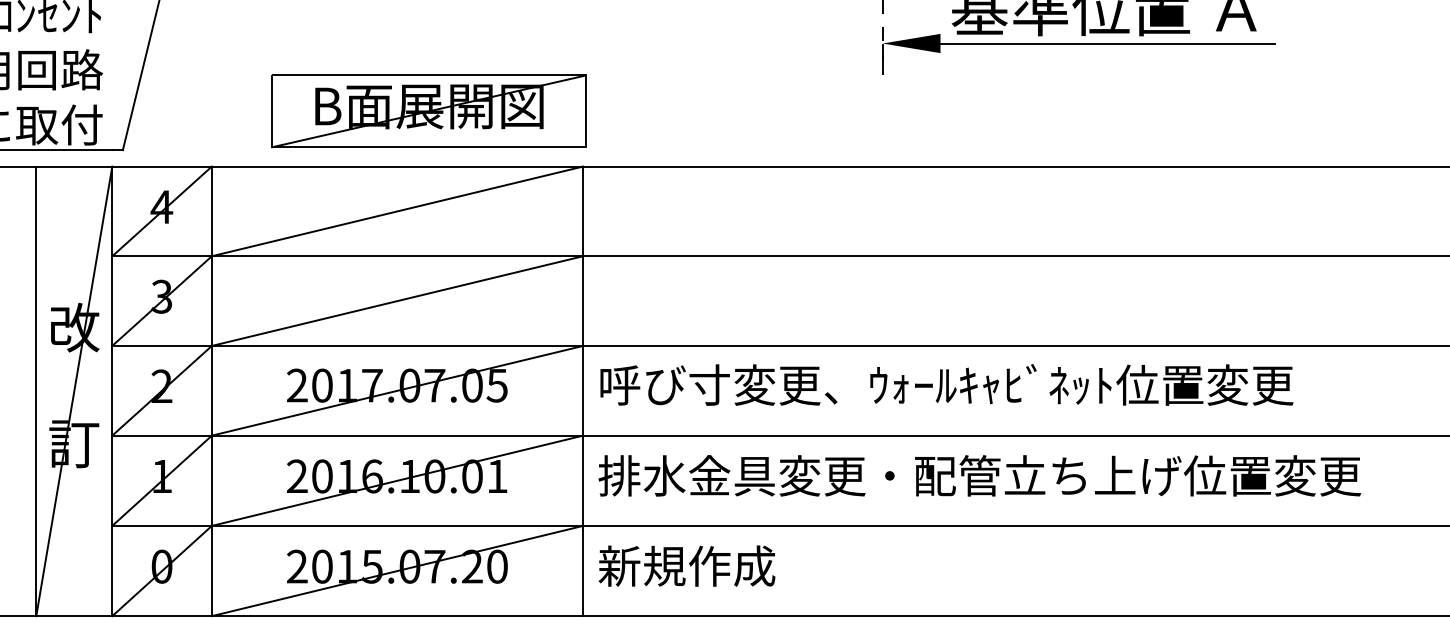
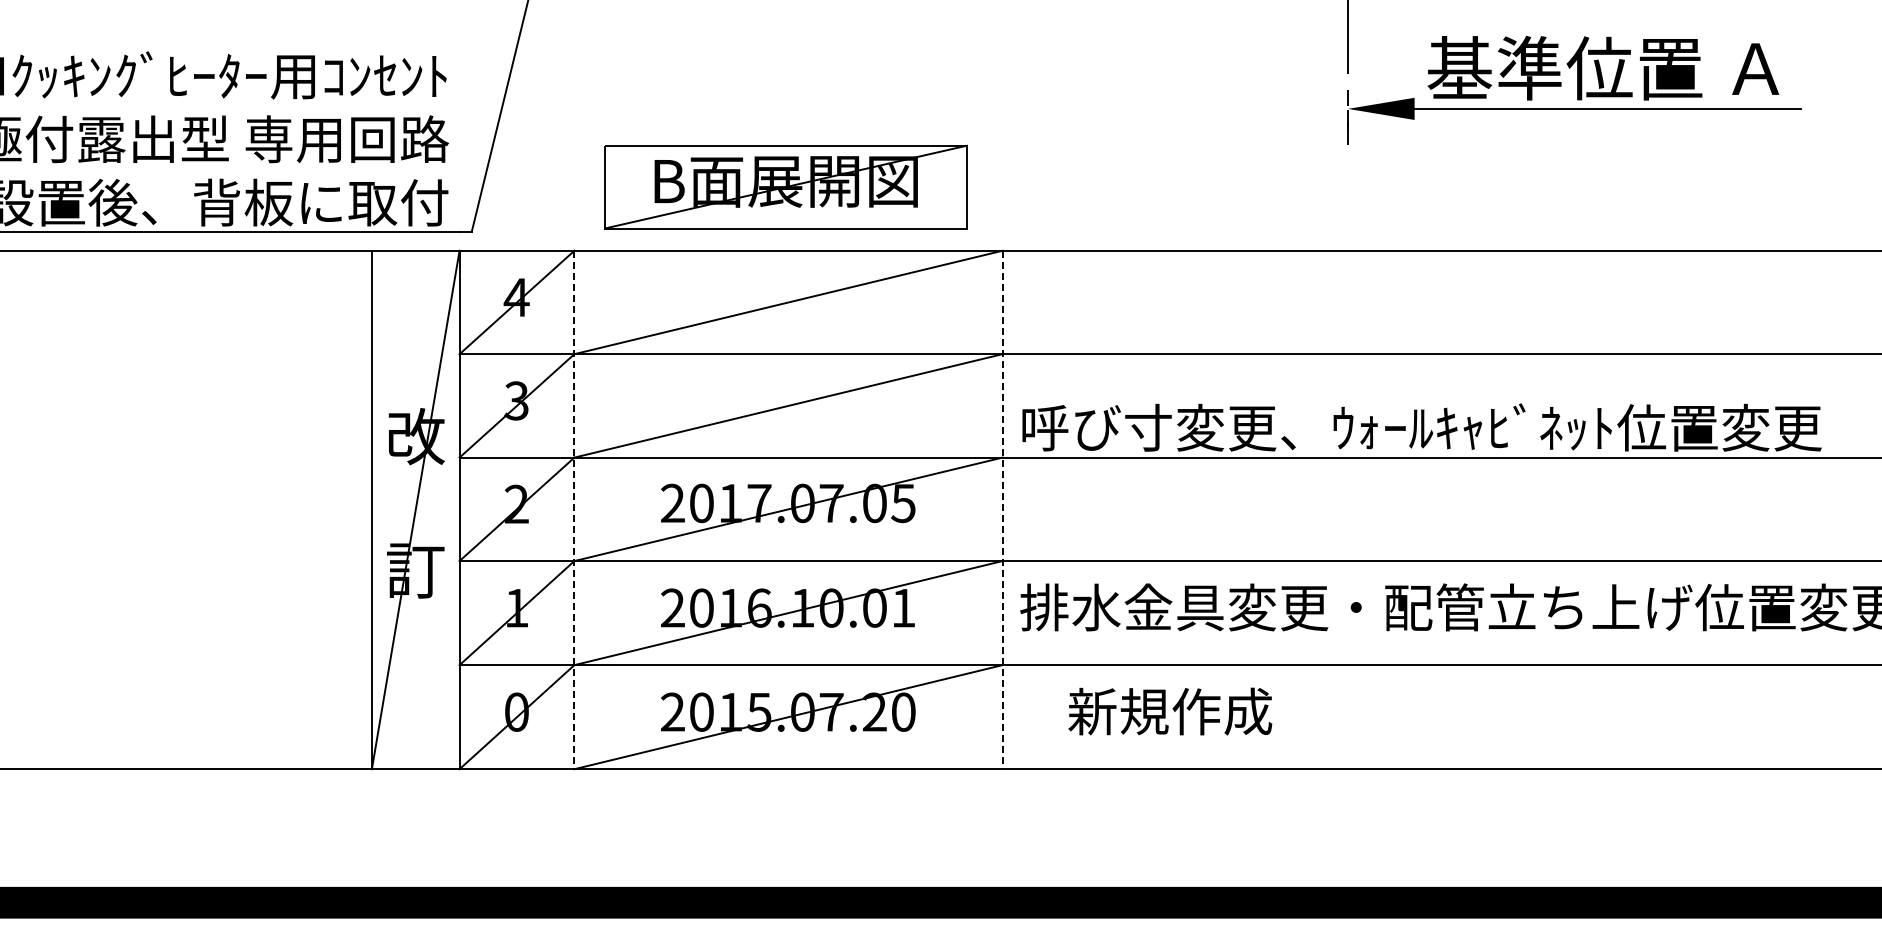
part: (428, 110) -> (785, 186), moved
text: (946, 384) -> (1421, 427), moved
line: (211, 391) -> (574, 510), solid -> dashed
line: (583, 391) -> (1002, 510), solid -> dashed
text: (687, 566) -> (1170, 711), moved

